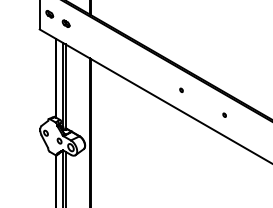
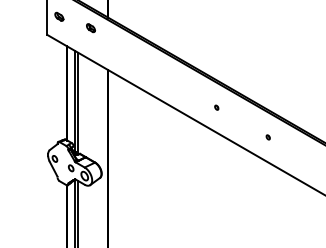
part: (65, 24) -> (90, 28), moved

